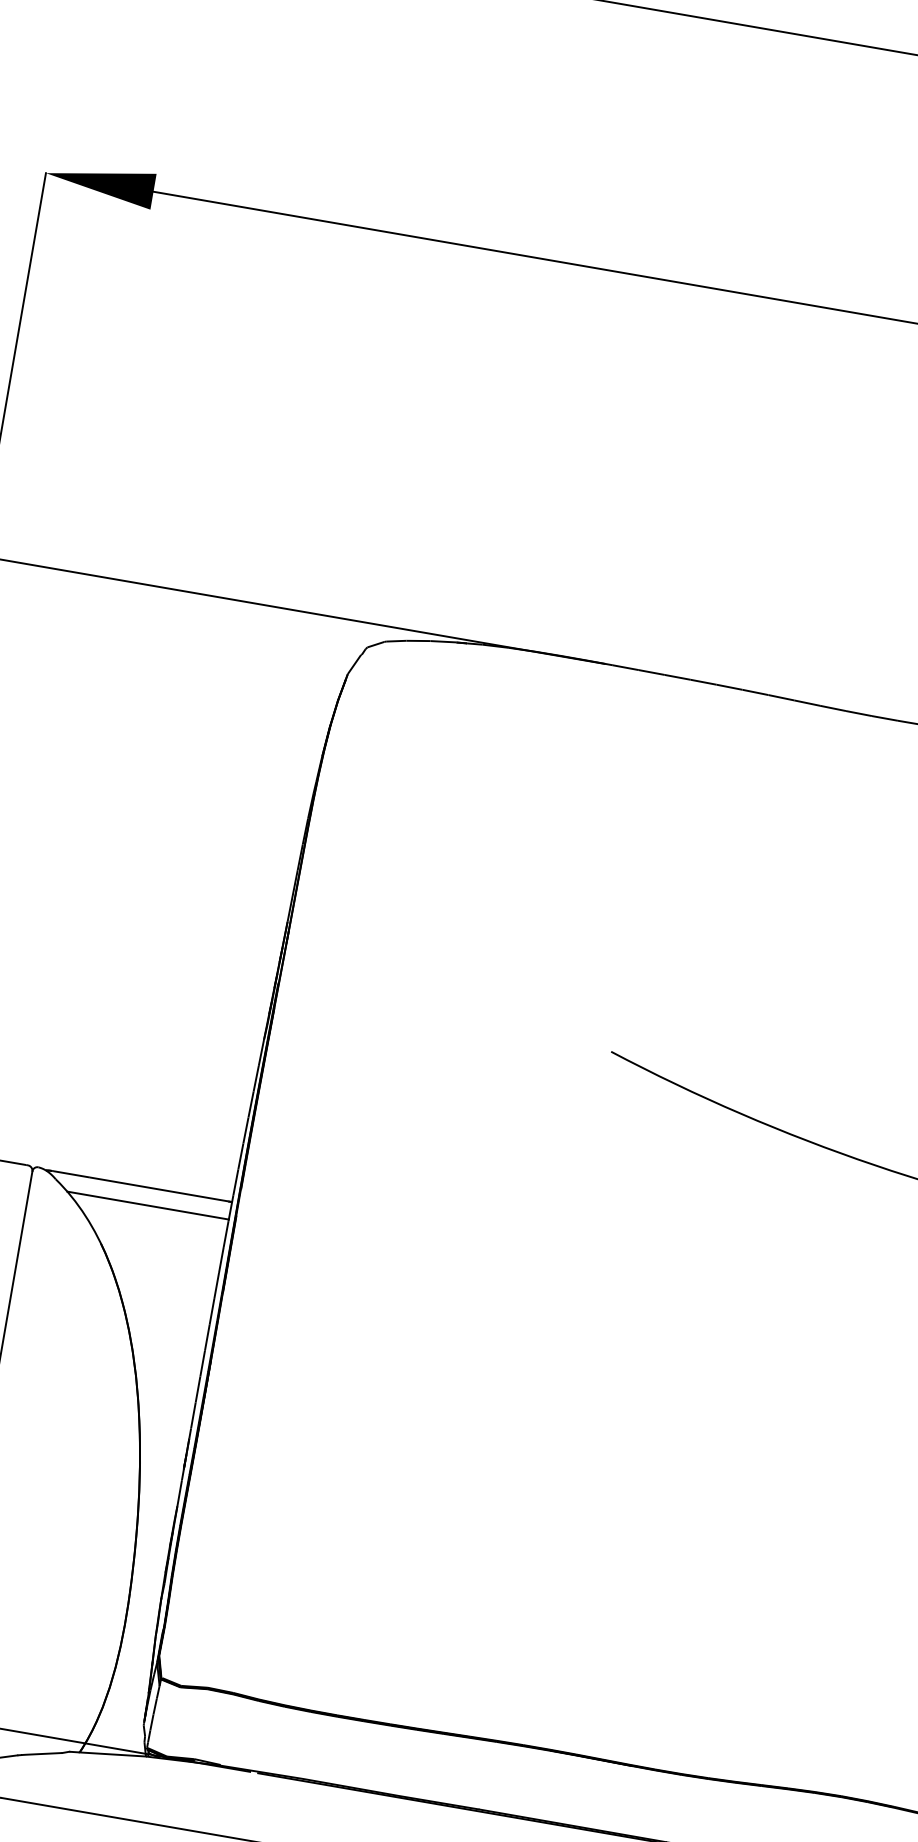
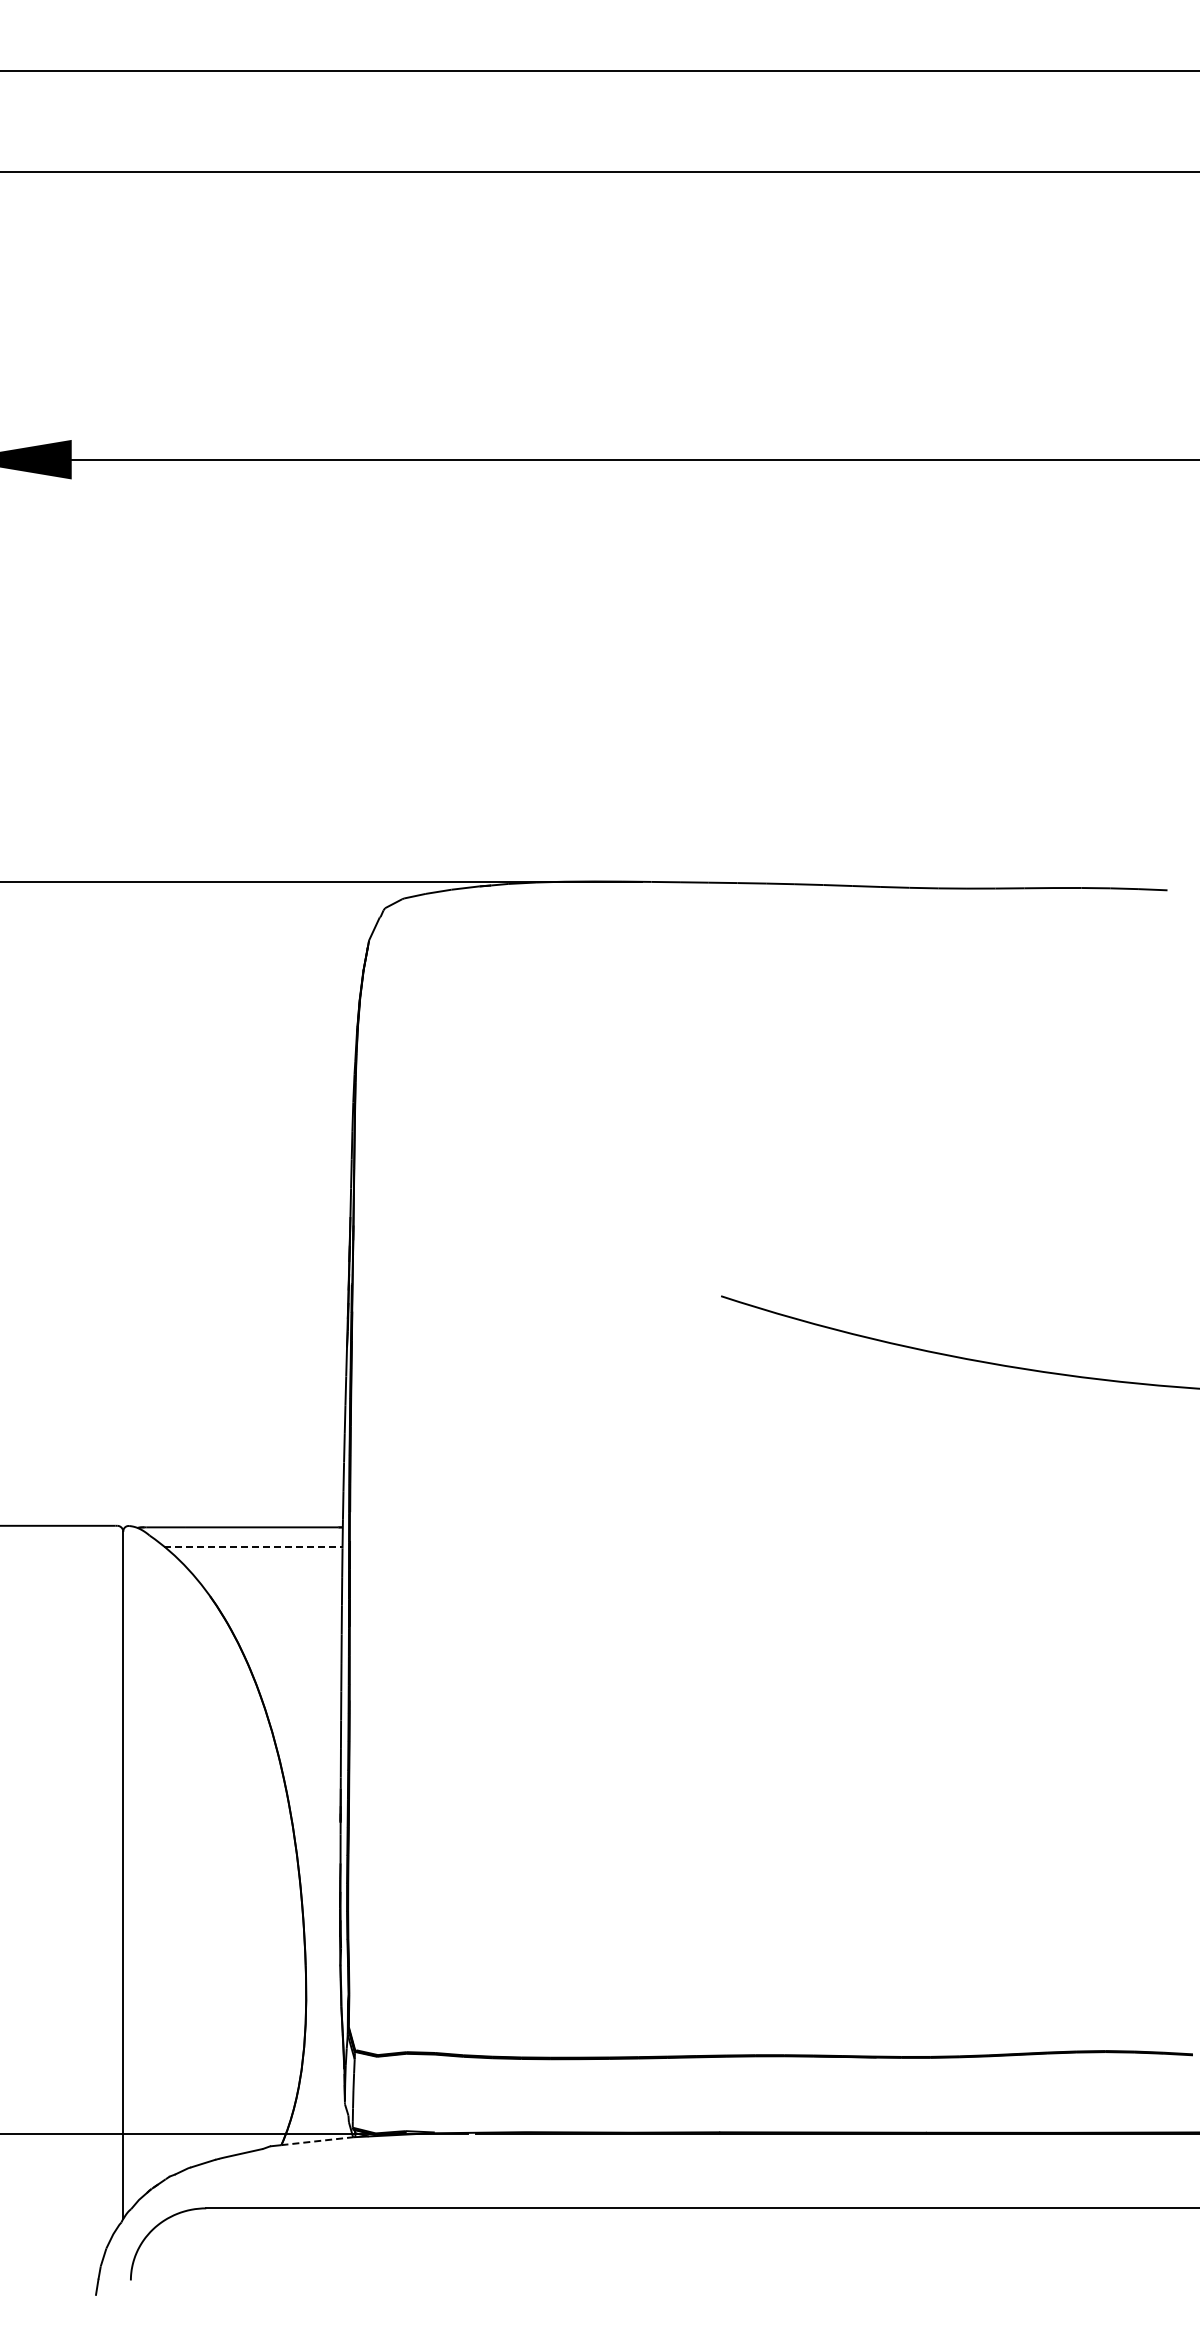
line: (149, 1205) -> (254, 1546), solid -> dashed
line: (112, 1754) -> (317, 2141), solid -> dashed

